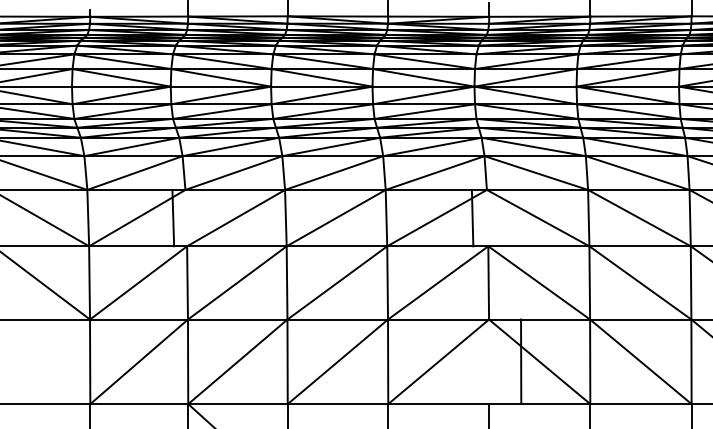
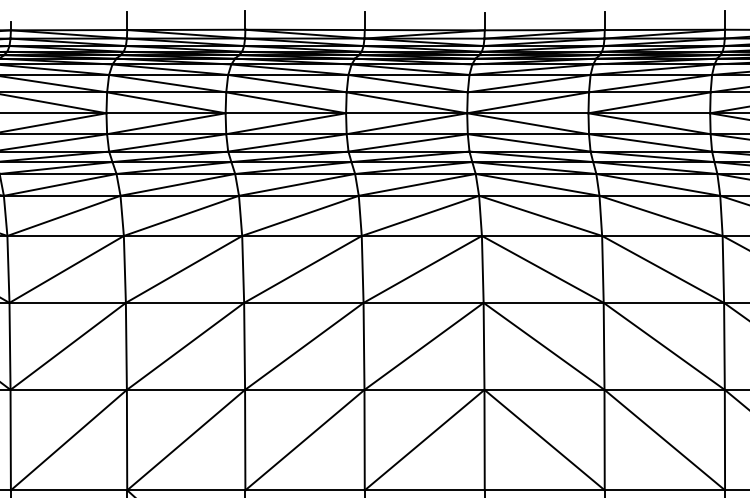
line: (173, 217) -> (125, 268), moved
line: (472, 217) -> (482, 268), moved
line: (521, 361) -> (485, 439), moved

